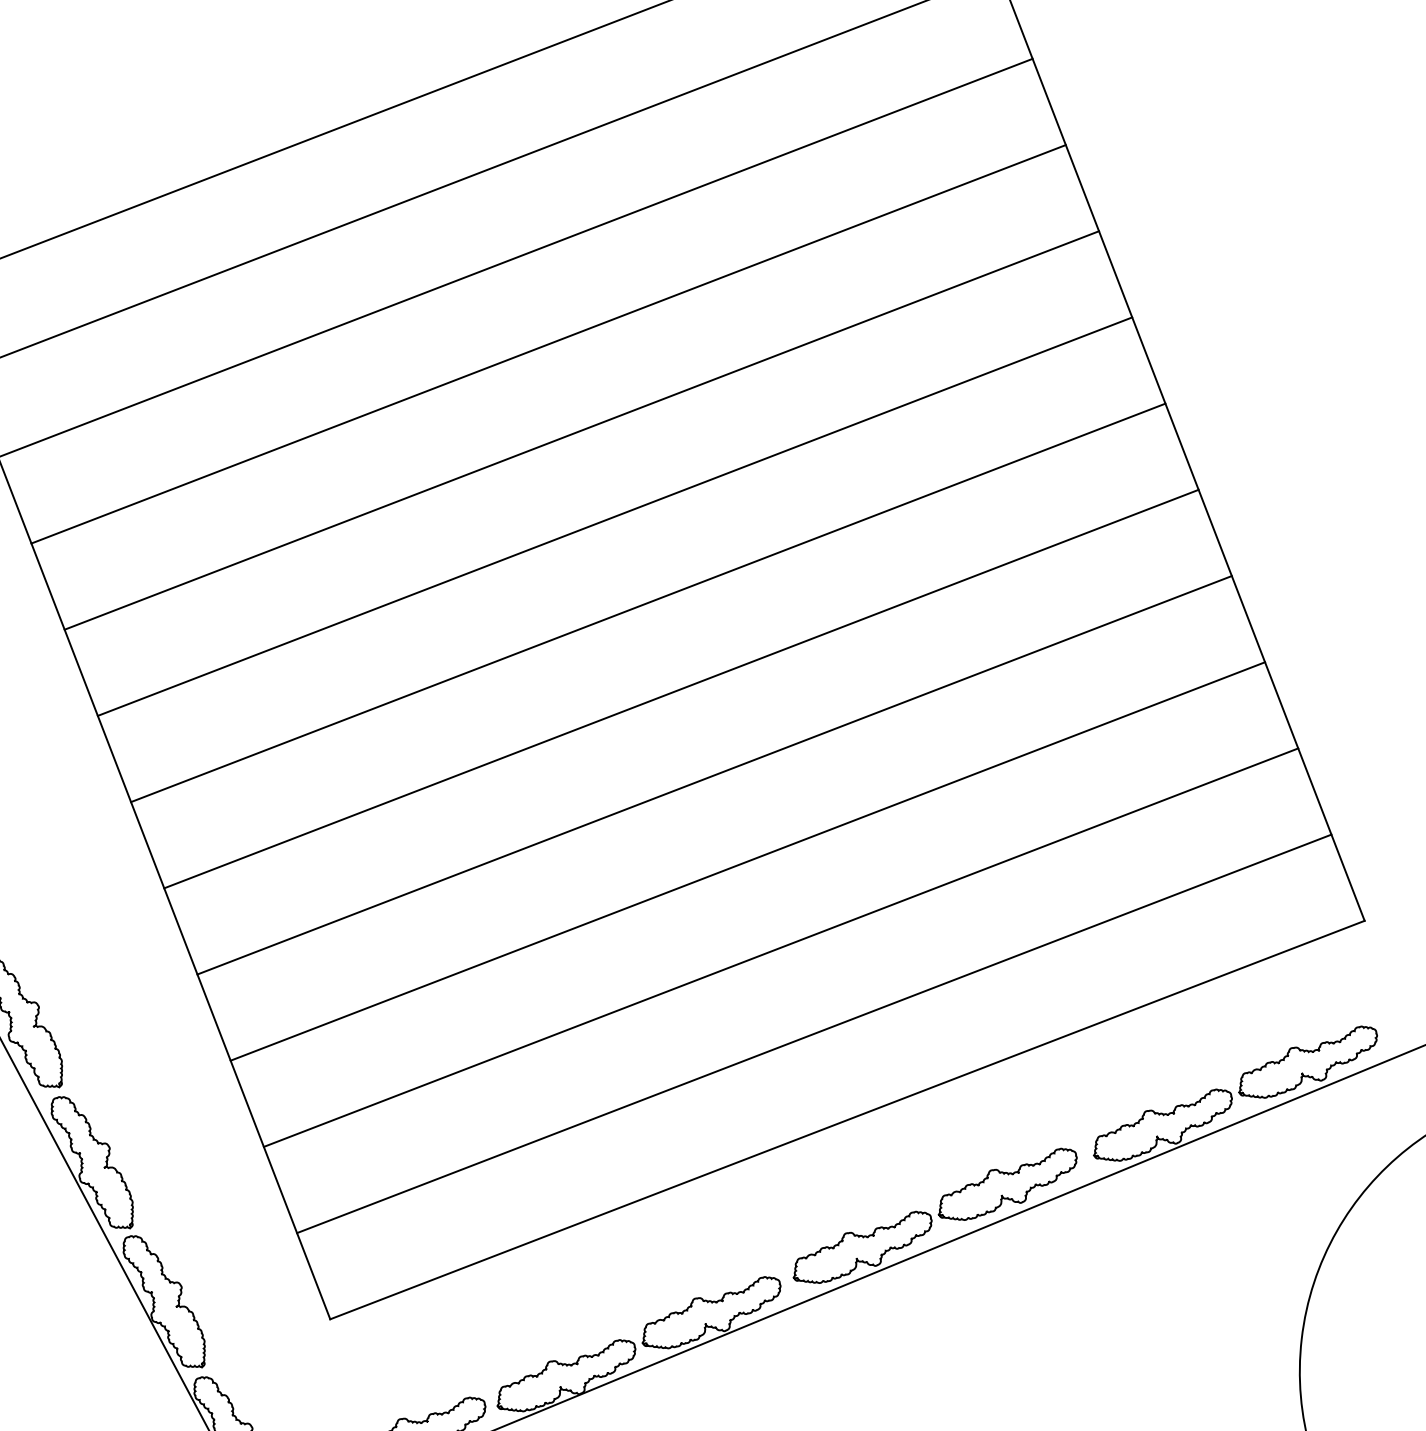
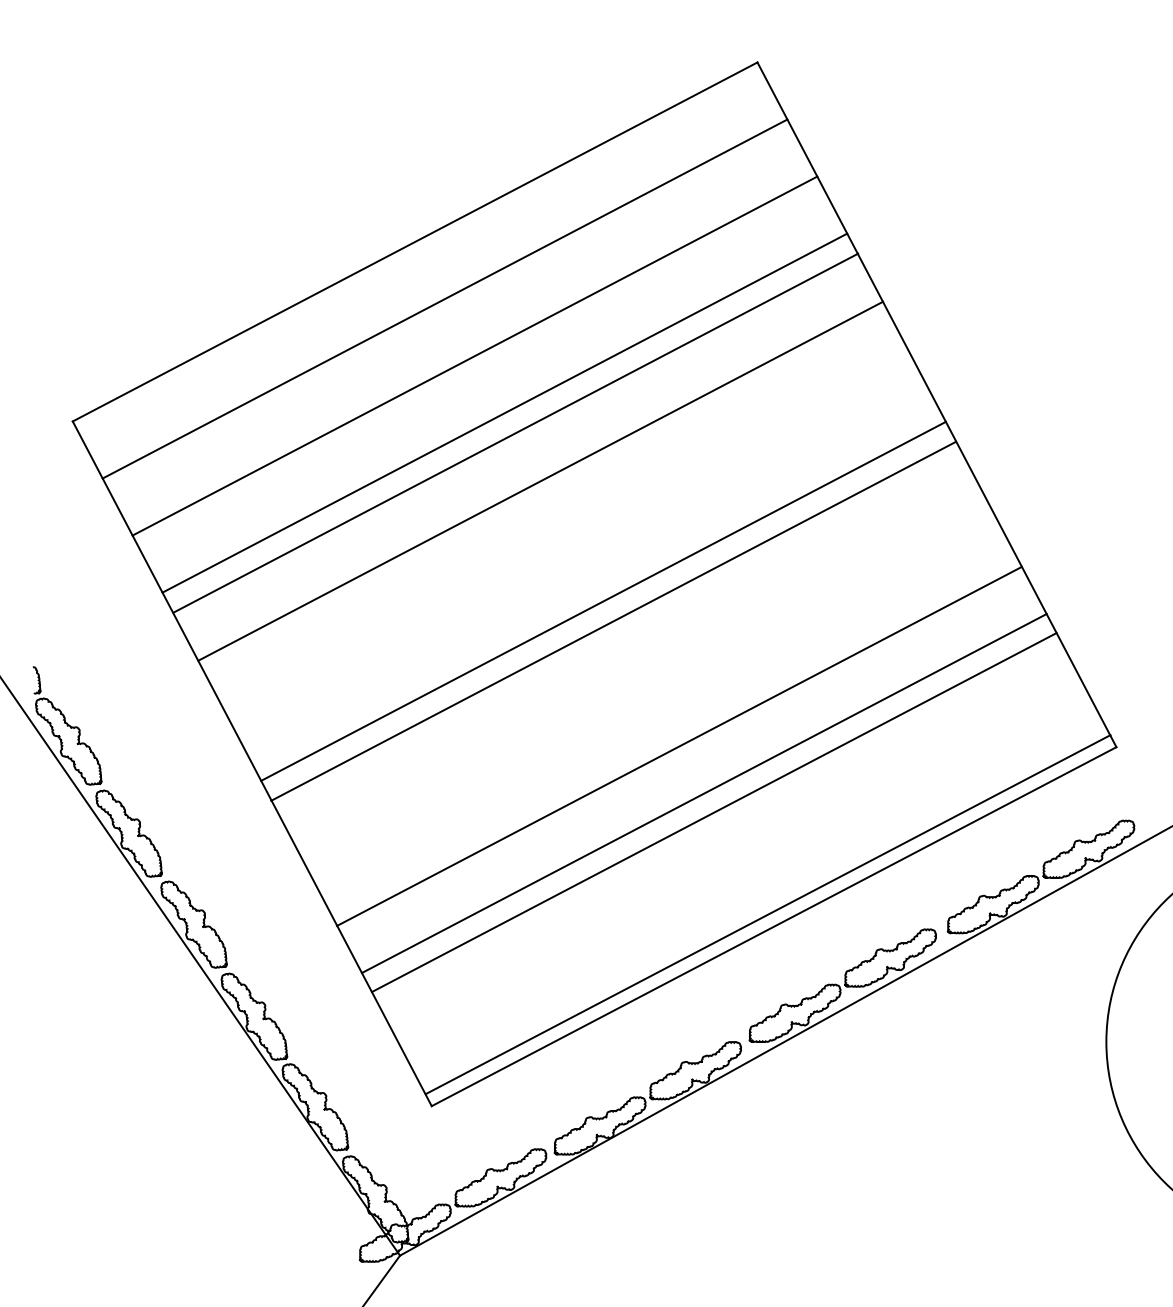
line: (581, 429) -> (515, 432), moved
line: (614, 515) -> (540, 480), moved
line: (648, 601) -> (613, 620), moved
line: (681, 687) -> (603, 600), moved
line: (714, 773) -> (679, 745), moved
line: (748, 861) -> (704, 793), moved
line: (813, 1033) -> (767, 914), moved

